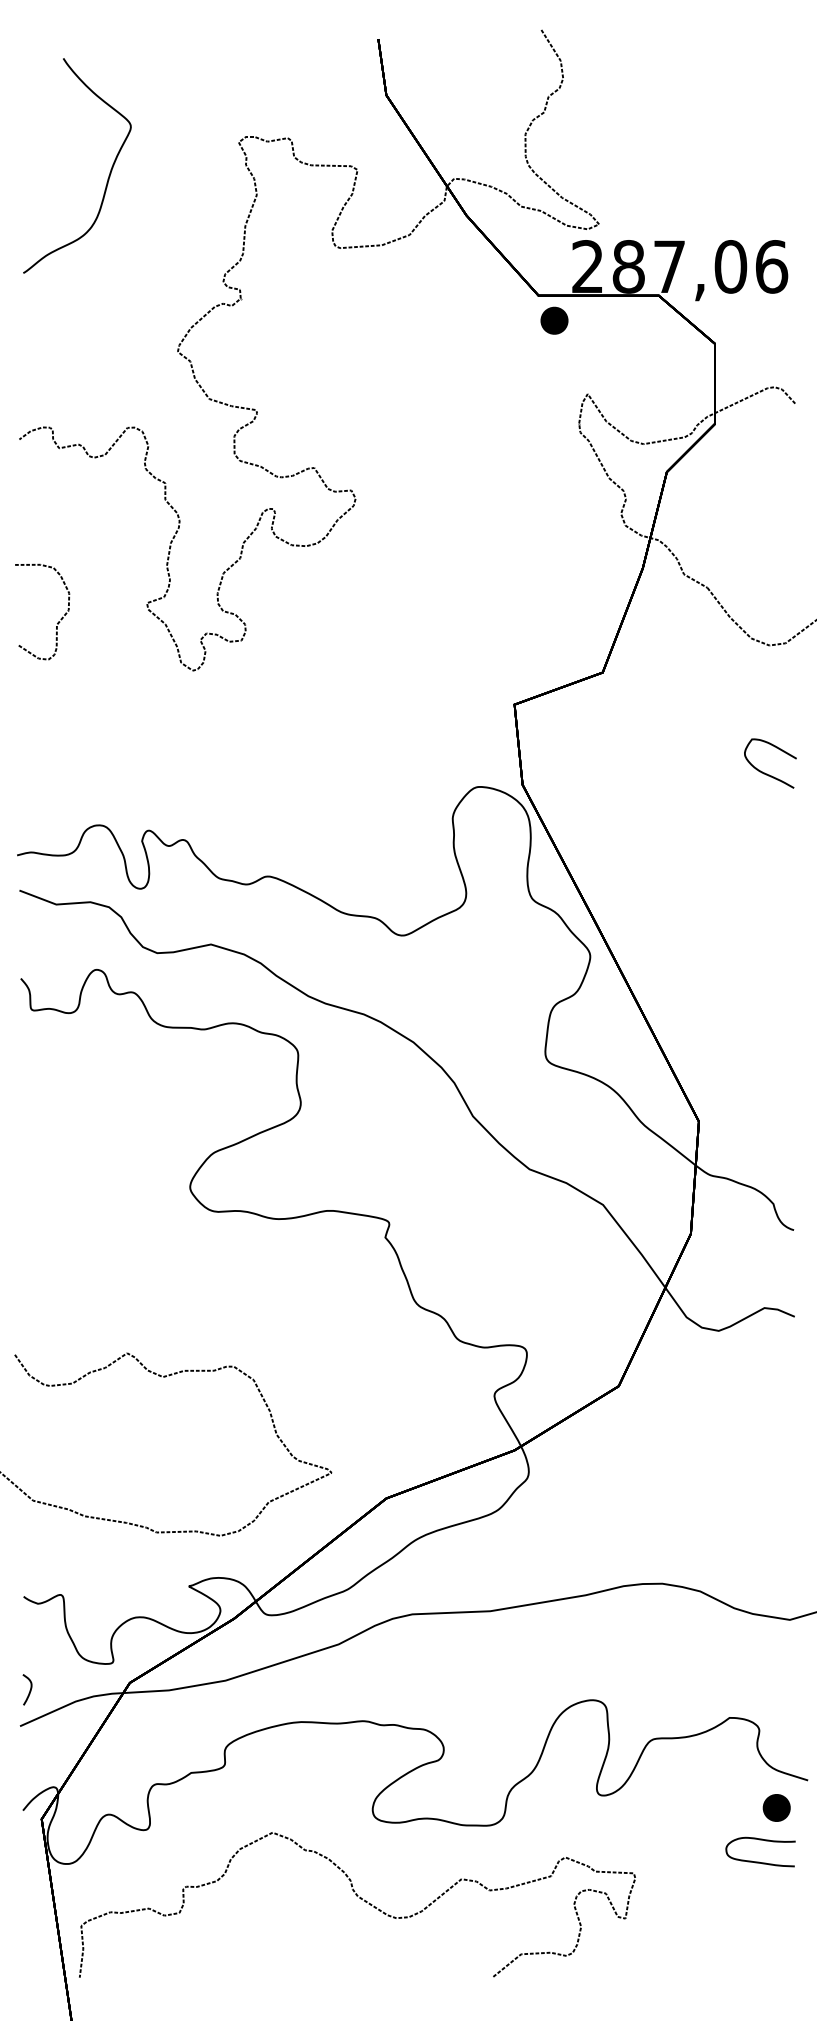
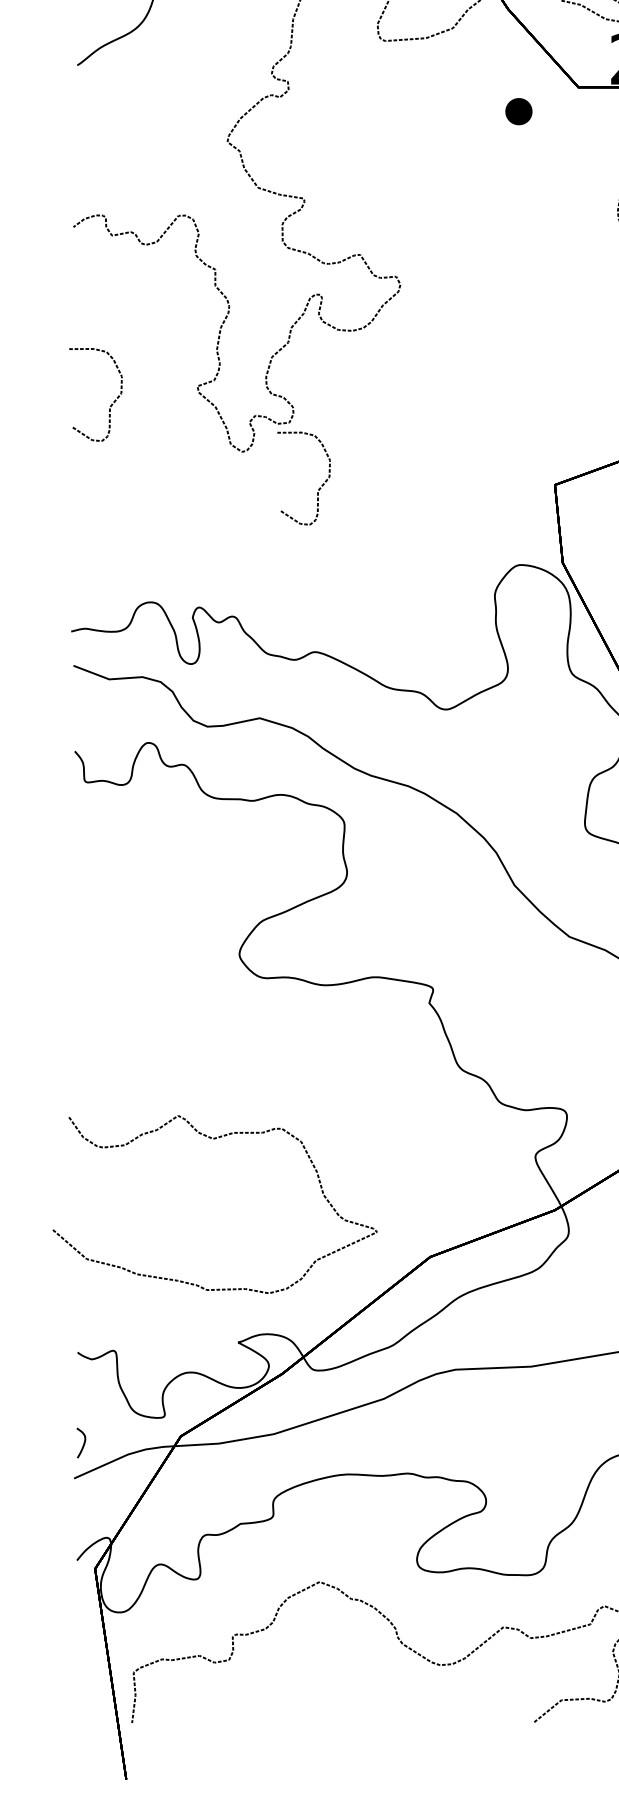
part: (554, 320) -> (518, 111), moved
curve: (271, 708) -> (318, 488), added

